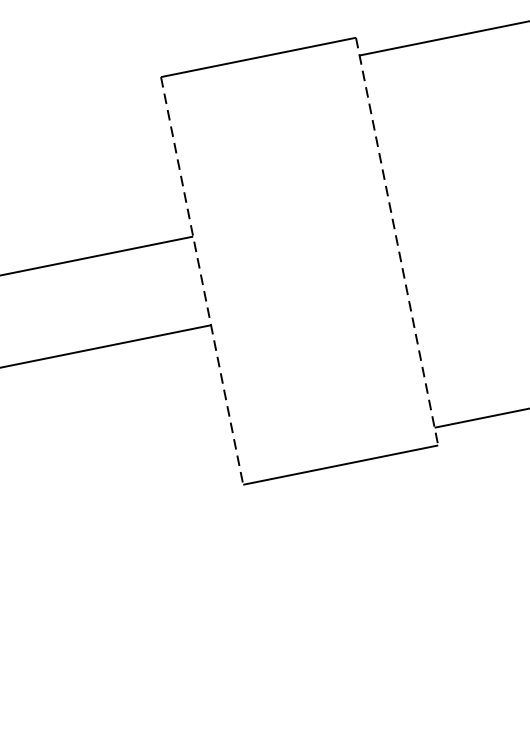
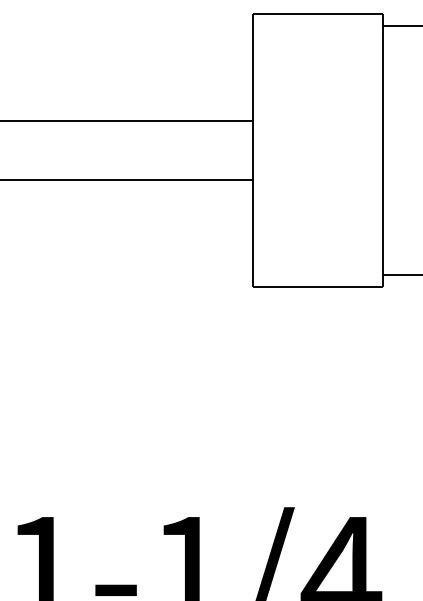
line: (397, 241) -> (383, 150), dashed -> solid
line: (201, 281) -> (252, 150), dashed -> solid

